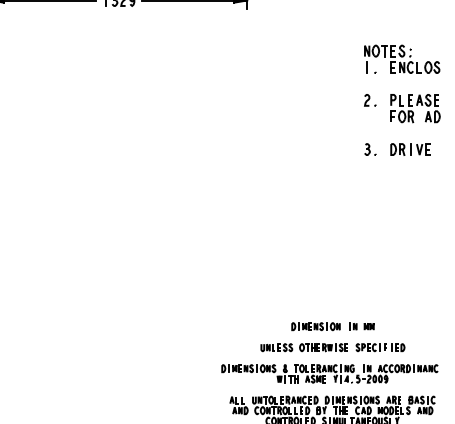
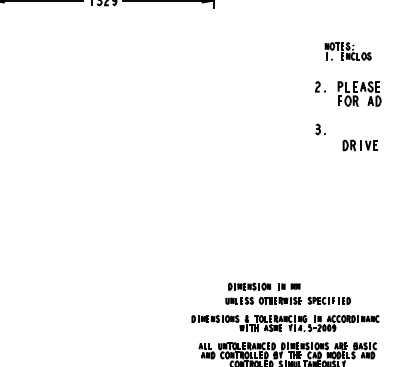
part: (402, 59) -> (348, 51), size x0.7
part: (409, 149) -> (359, 145), moved
part: (333, 326) -> (264, 286), moved

